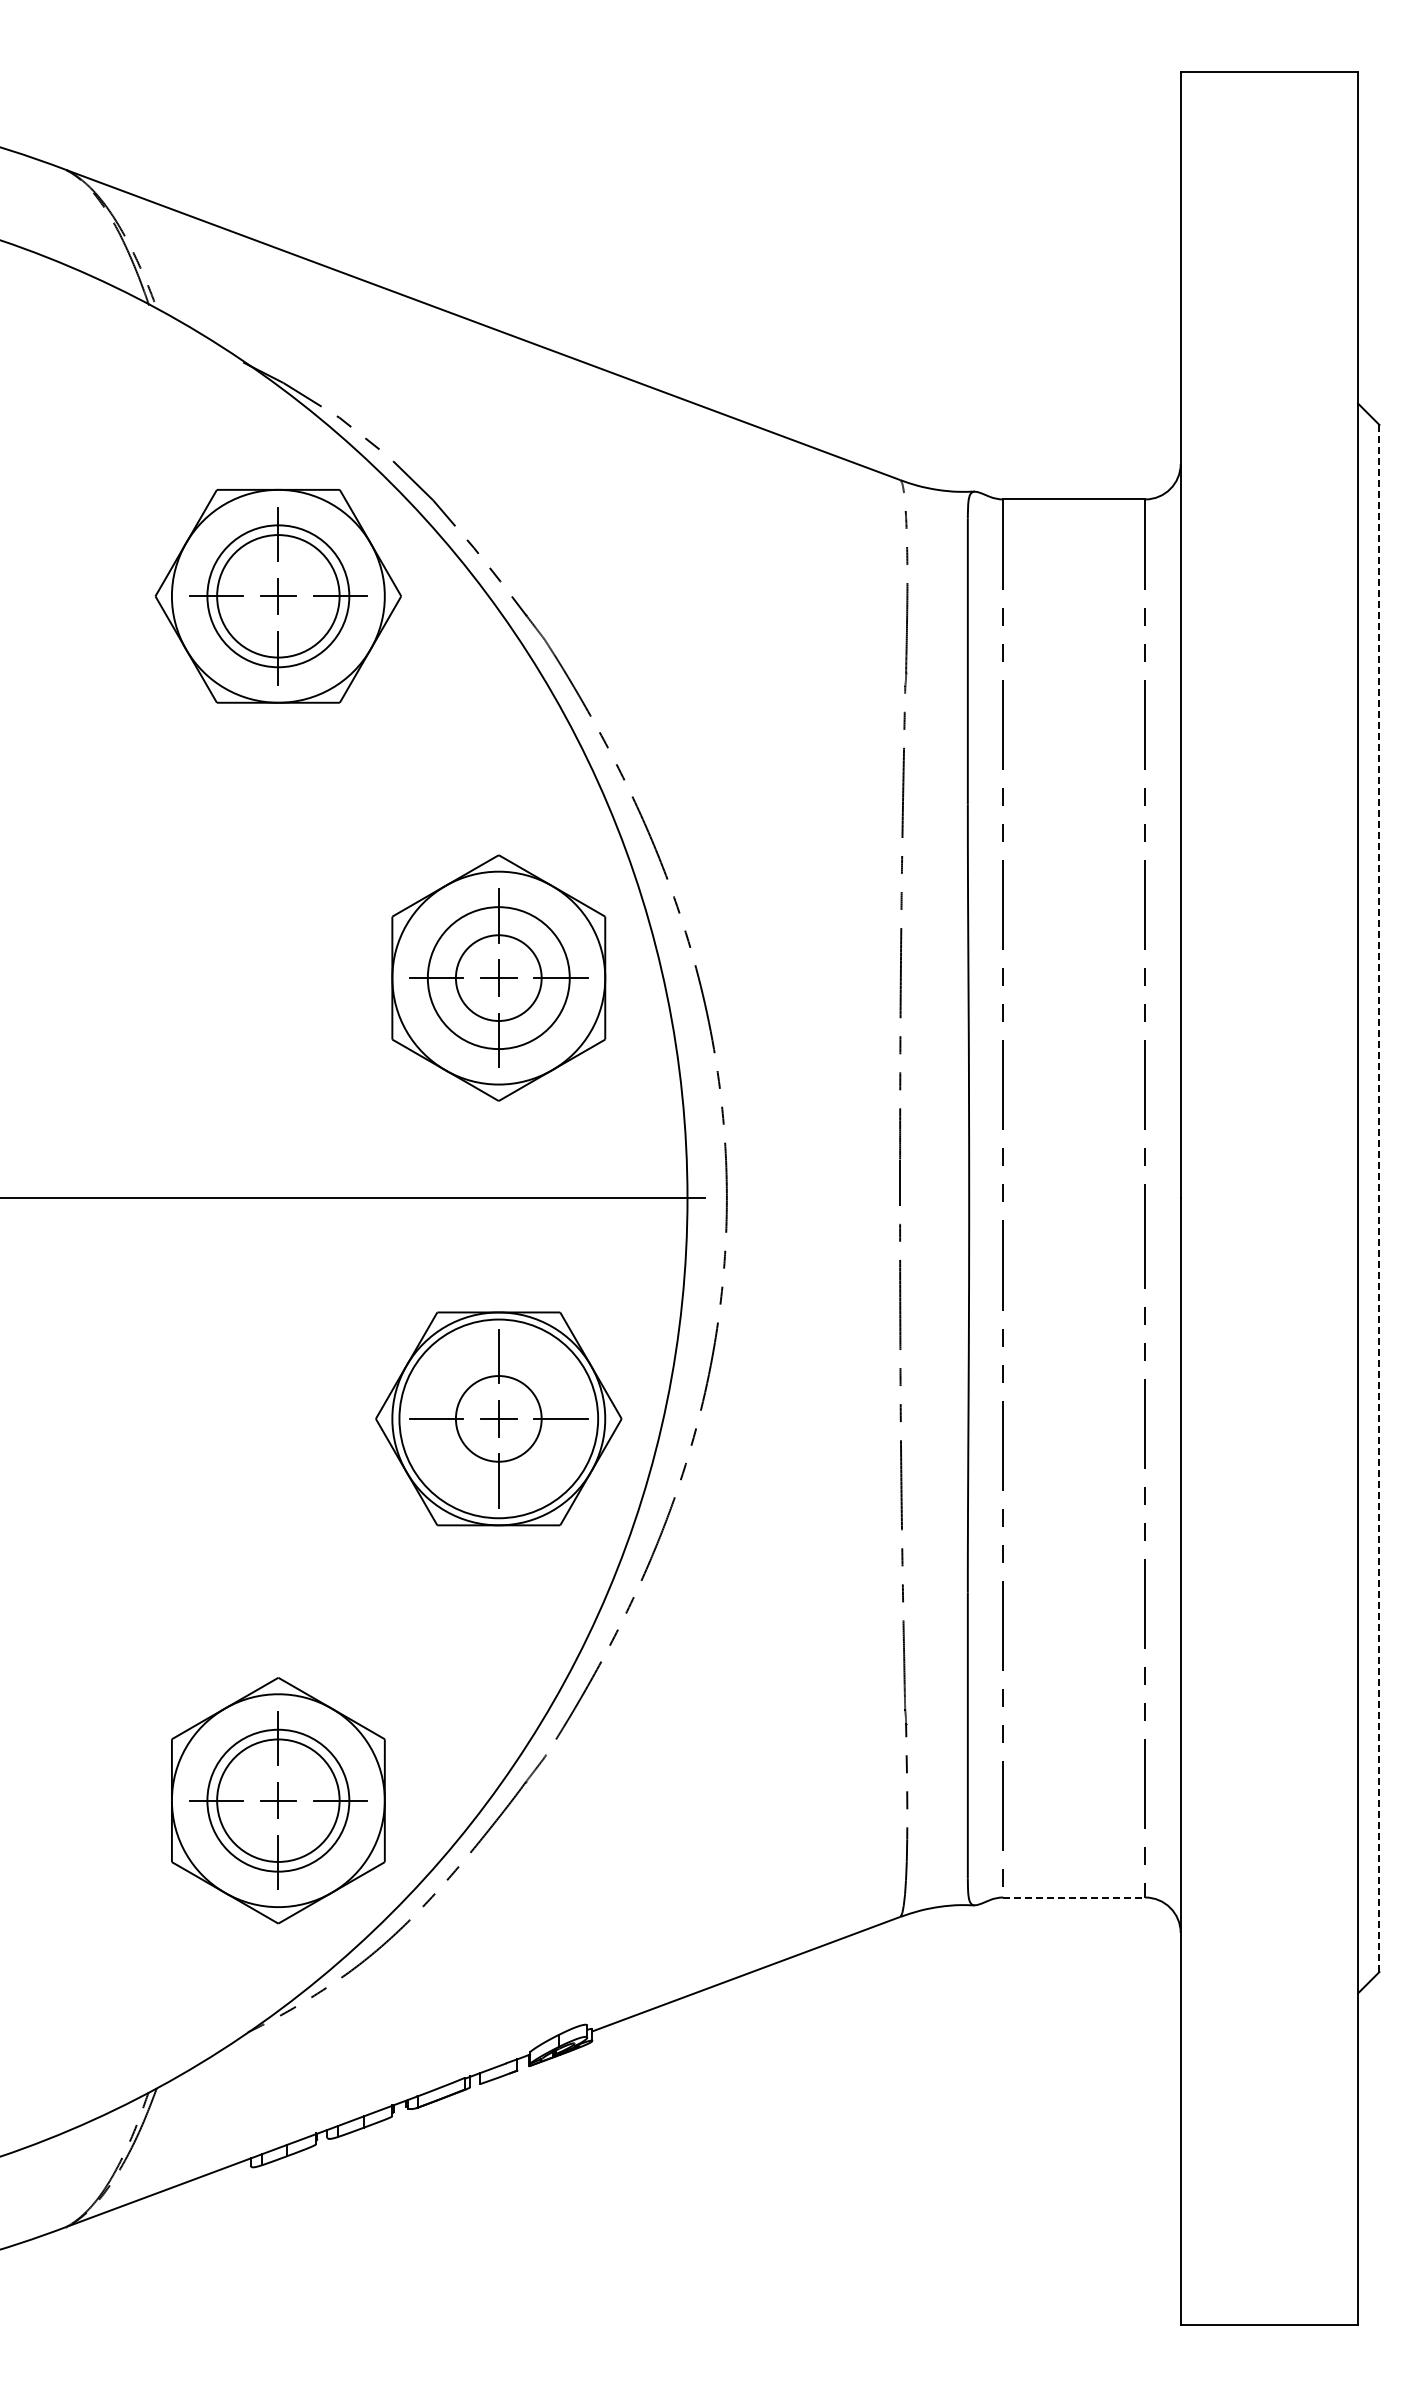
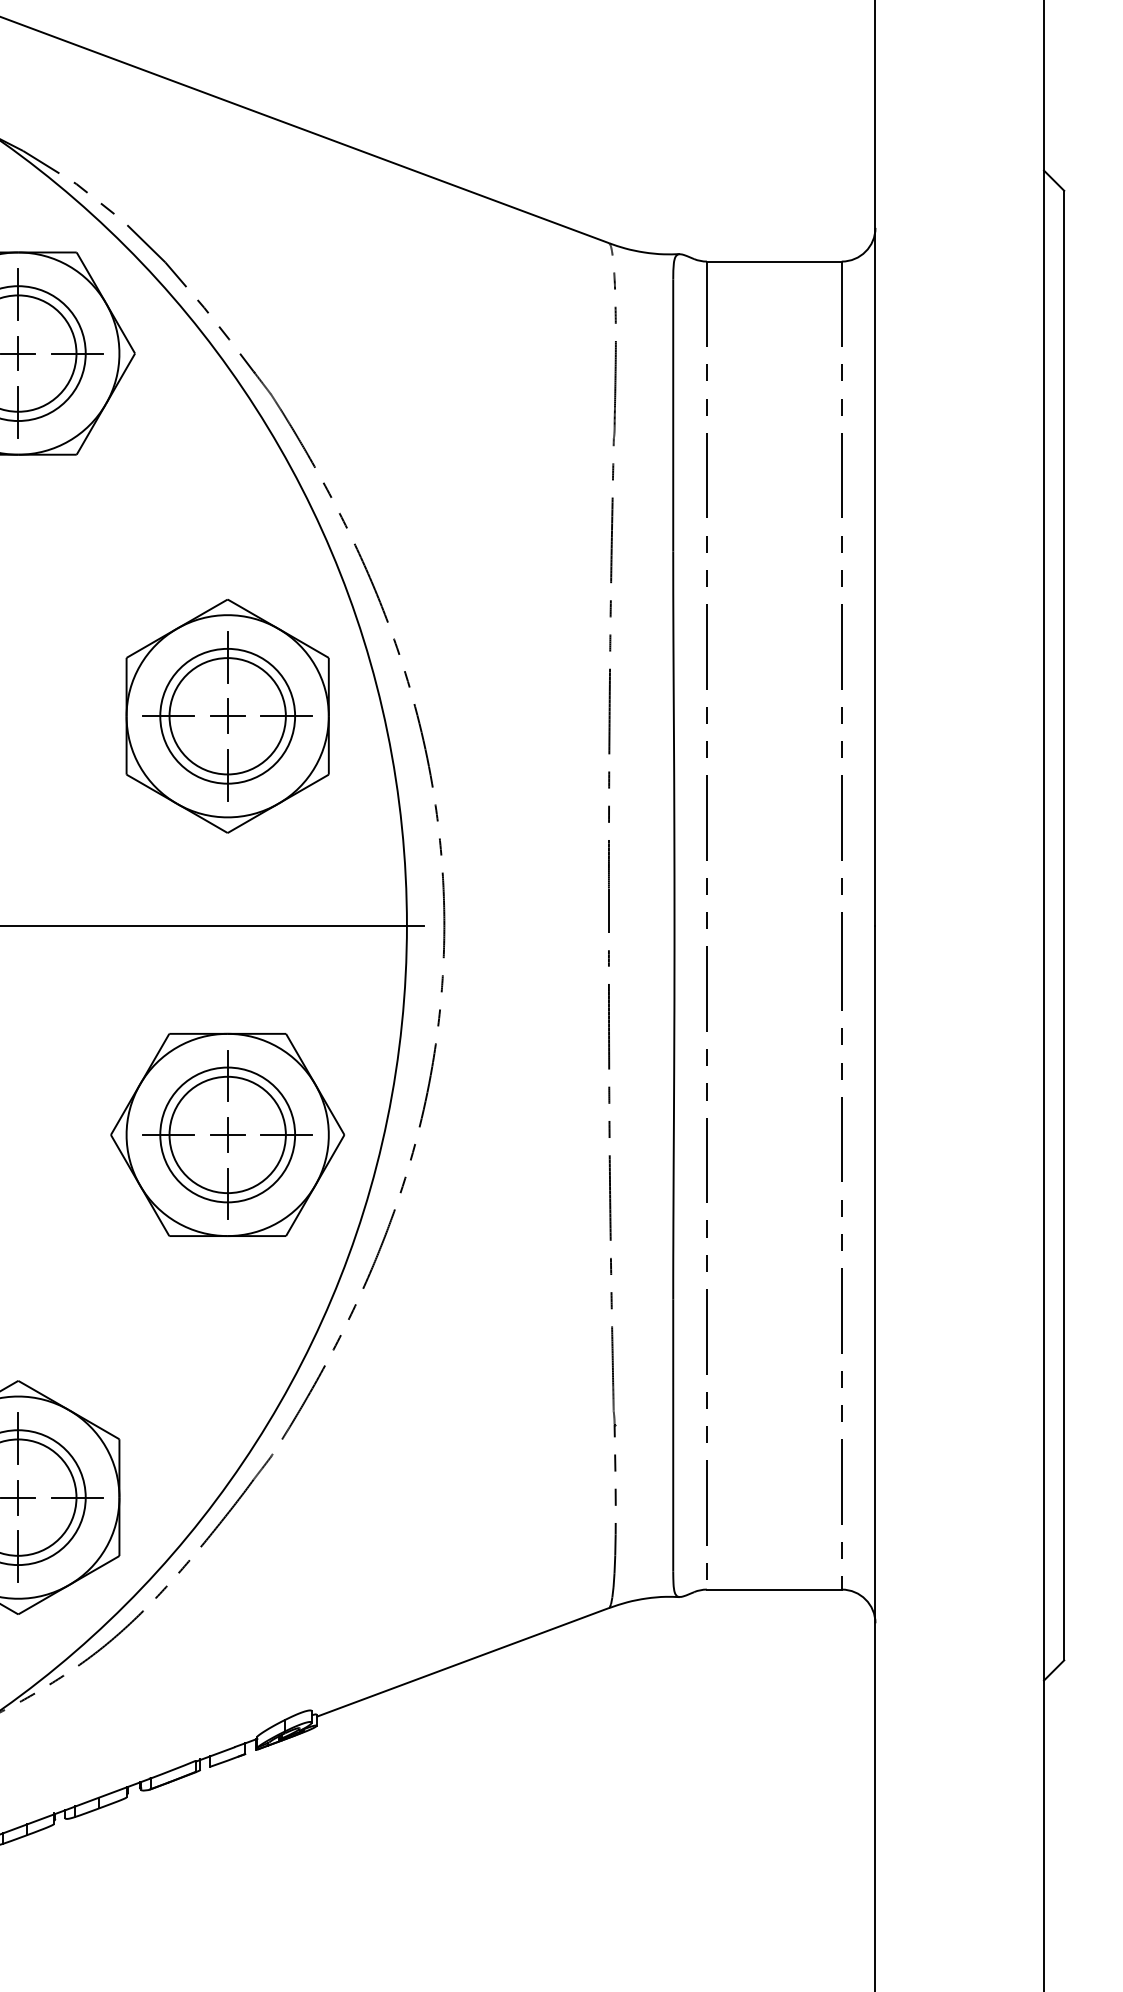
circle: (498, 977) -> (227, 715), size x1.43
line: (1379, 1198) -> (1064, 925), dashed -> solid
circle: (498, 1418) -> (227, 1134), size x0.71
circle: (498, 1418) -> (227, 1134), size x1.43
line: (1074, 1897) -> (774, 1589), dashed -> solid

